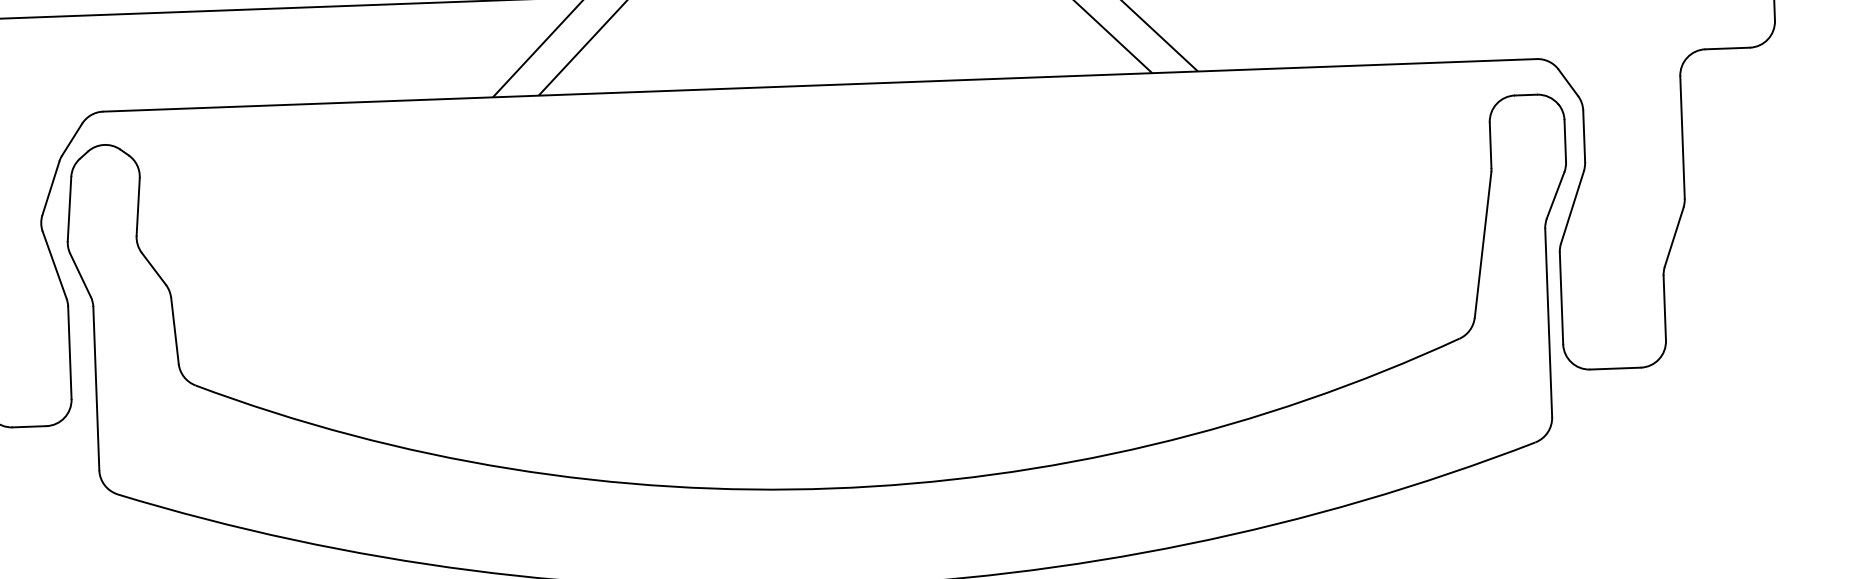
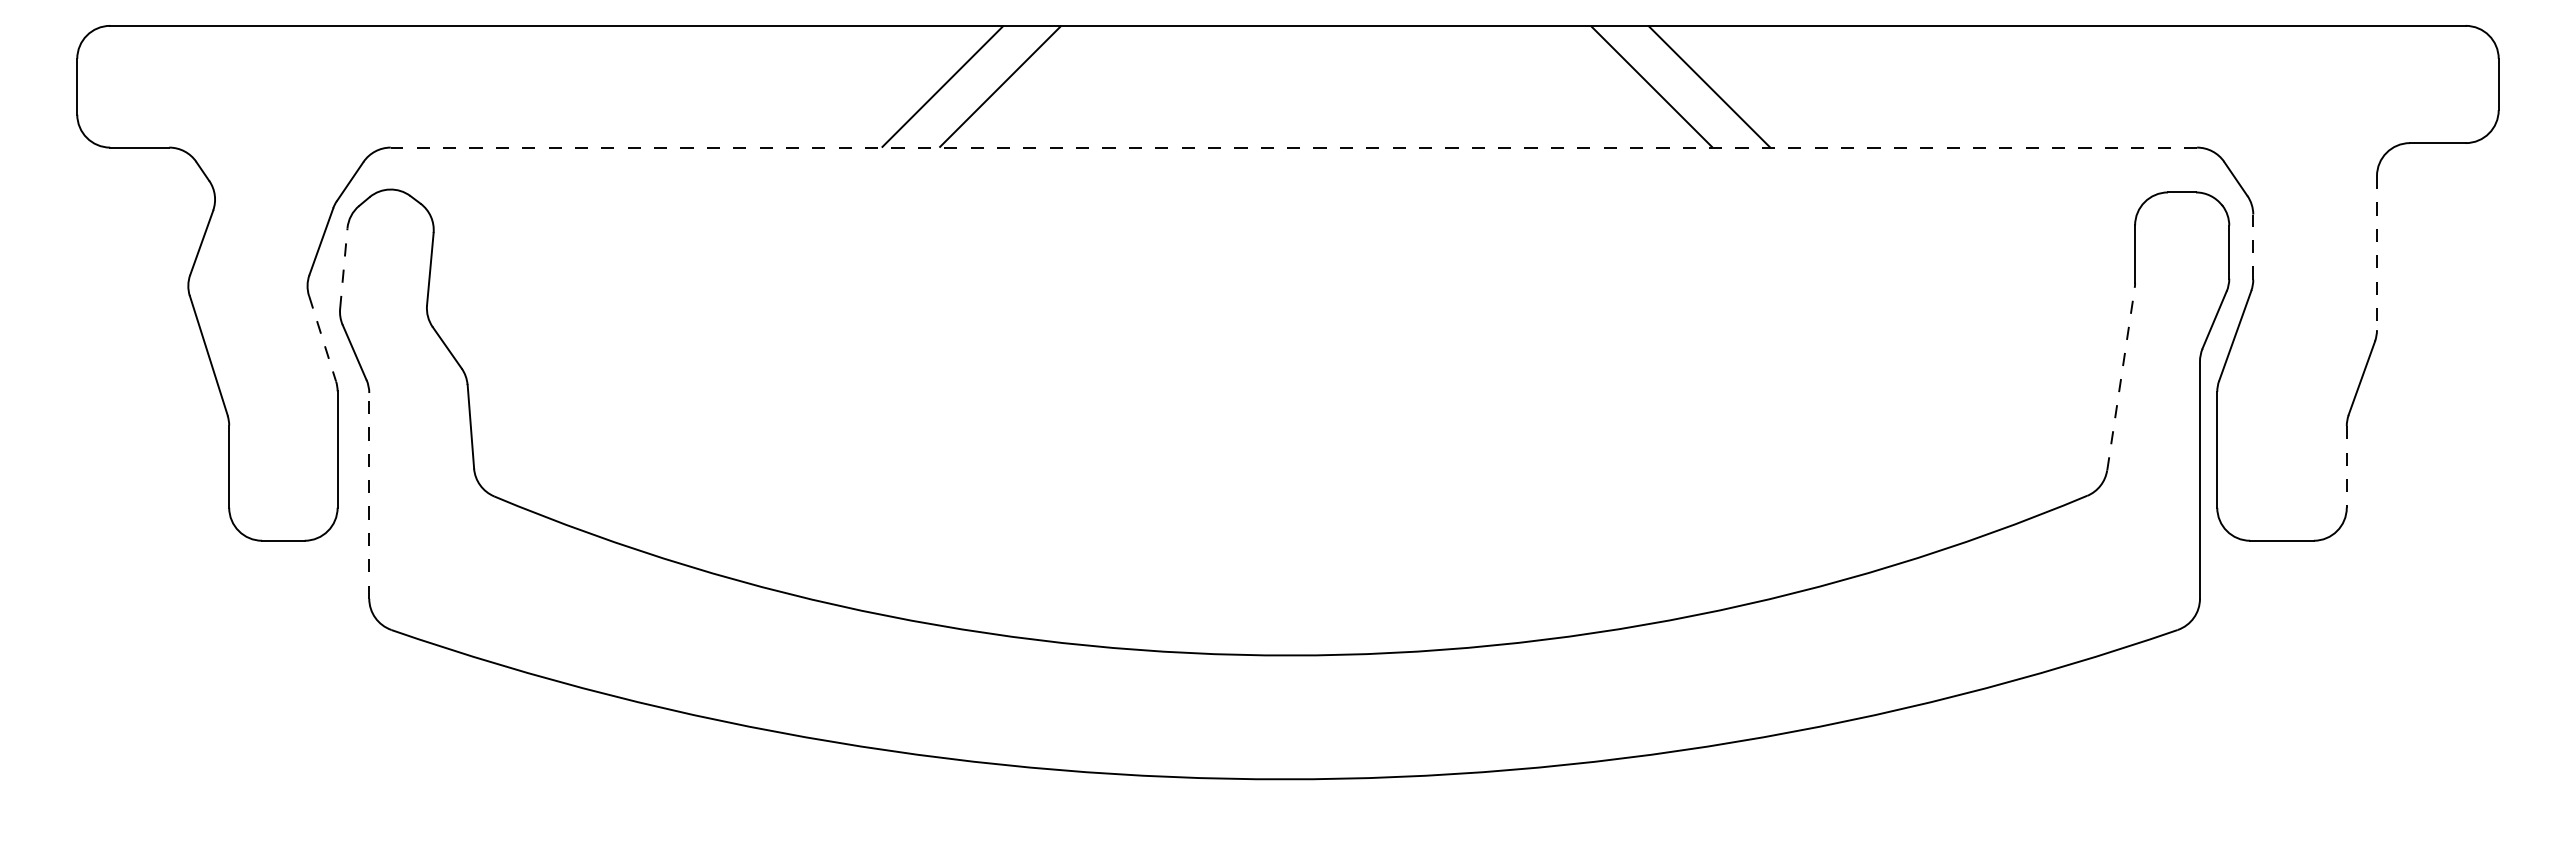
line: (819, 85) -> (1293, 147), solid -> dashed
line: (1584, 136) -> (2253, 247), solid -> dashed
line: (1682, 137) -> (2376, 253), solid -> dashed
line: (69, 208) -> (343, 268), solid -> dashed
line: (1483, 244) -> (2121, 378), solid -> dashed
line: (54, 265) -> (322, 338), solid -> dashed
line: (1664, 307) -> (2346, 466), solid -> dashed
line: (96, 388) -> (369, 495), solid -> dashed

